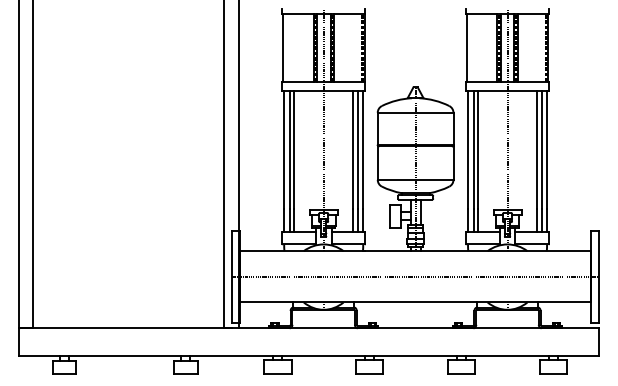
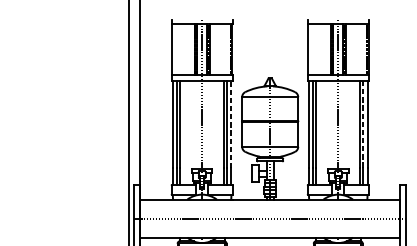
line: (363, 149) -> (231, 124), solid -> dashed
line: (541, 149) -> (363, 124), solid -> dashed

